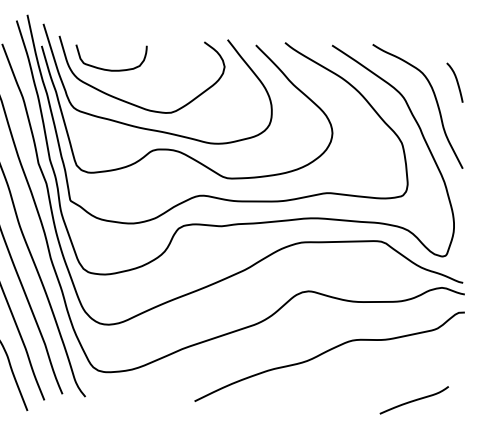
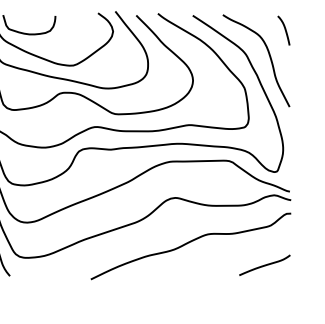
curve: (456, 82) -> (284, 30), moved
curve: (413, 400) -> (264, 265), moved

